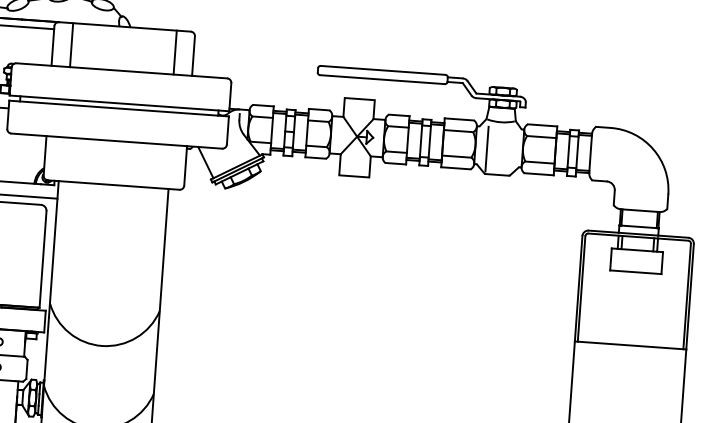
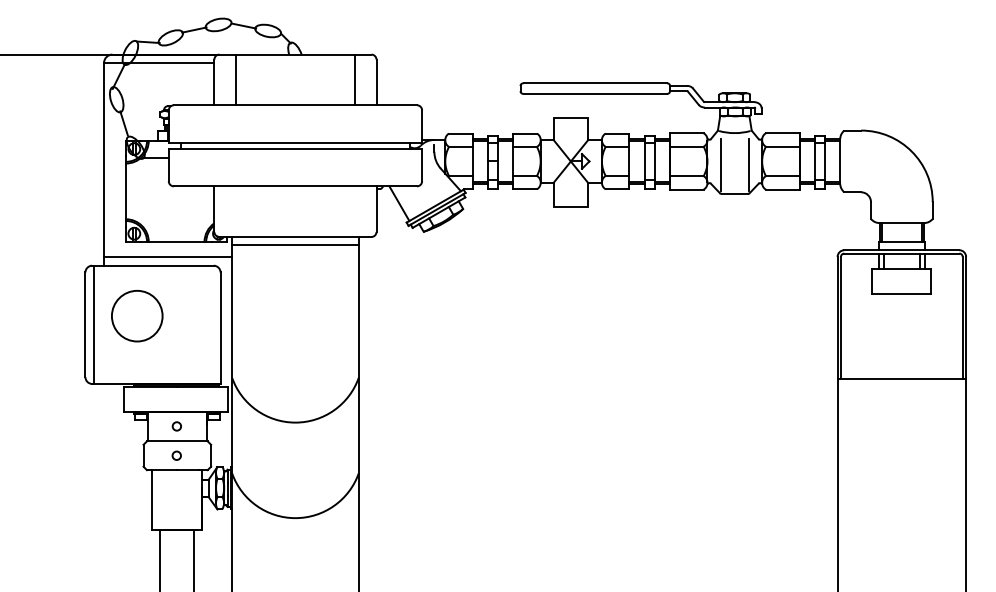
line: (510, 150) -> (748, 164), added
line: (113, 192) -> (295, 245), added

